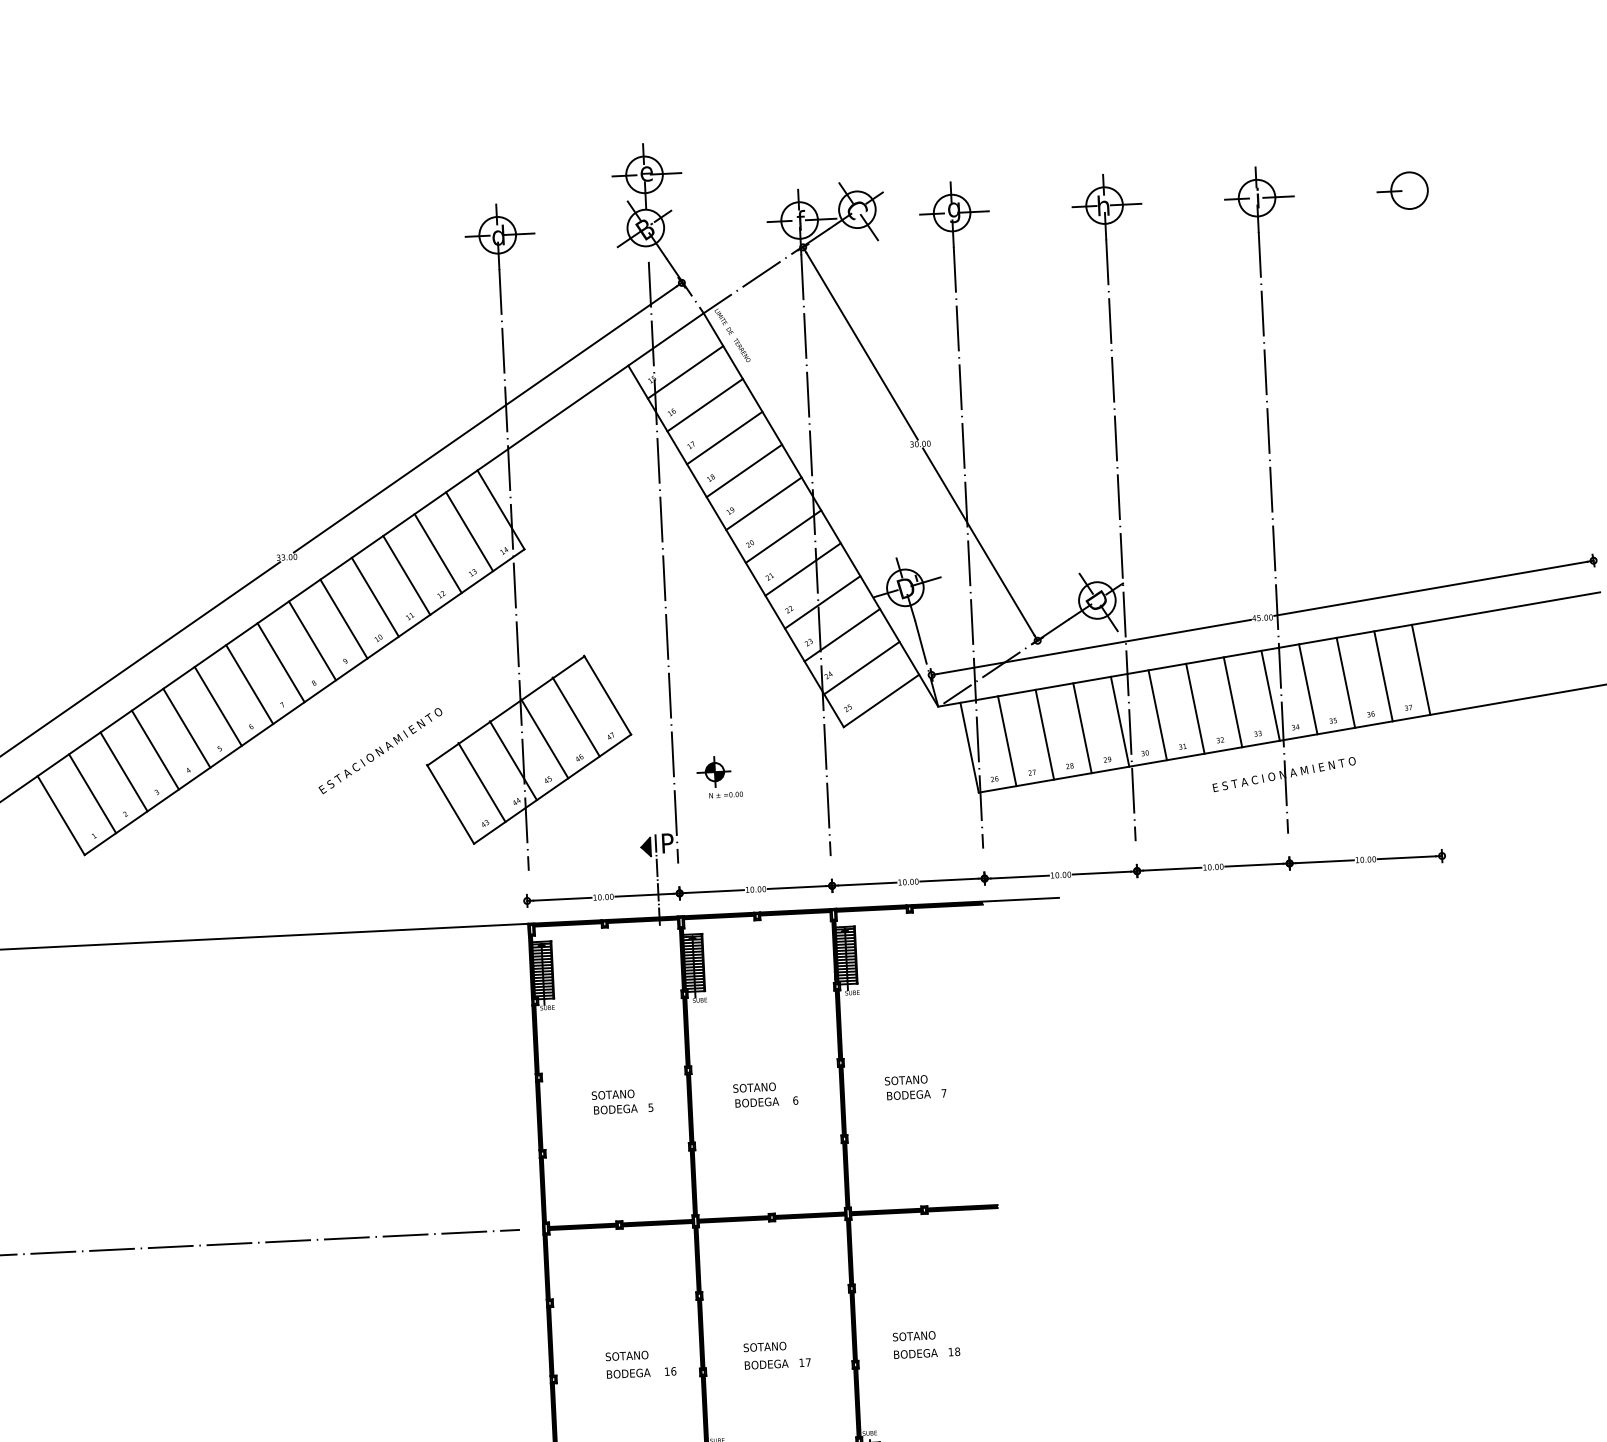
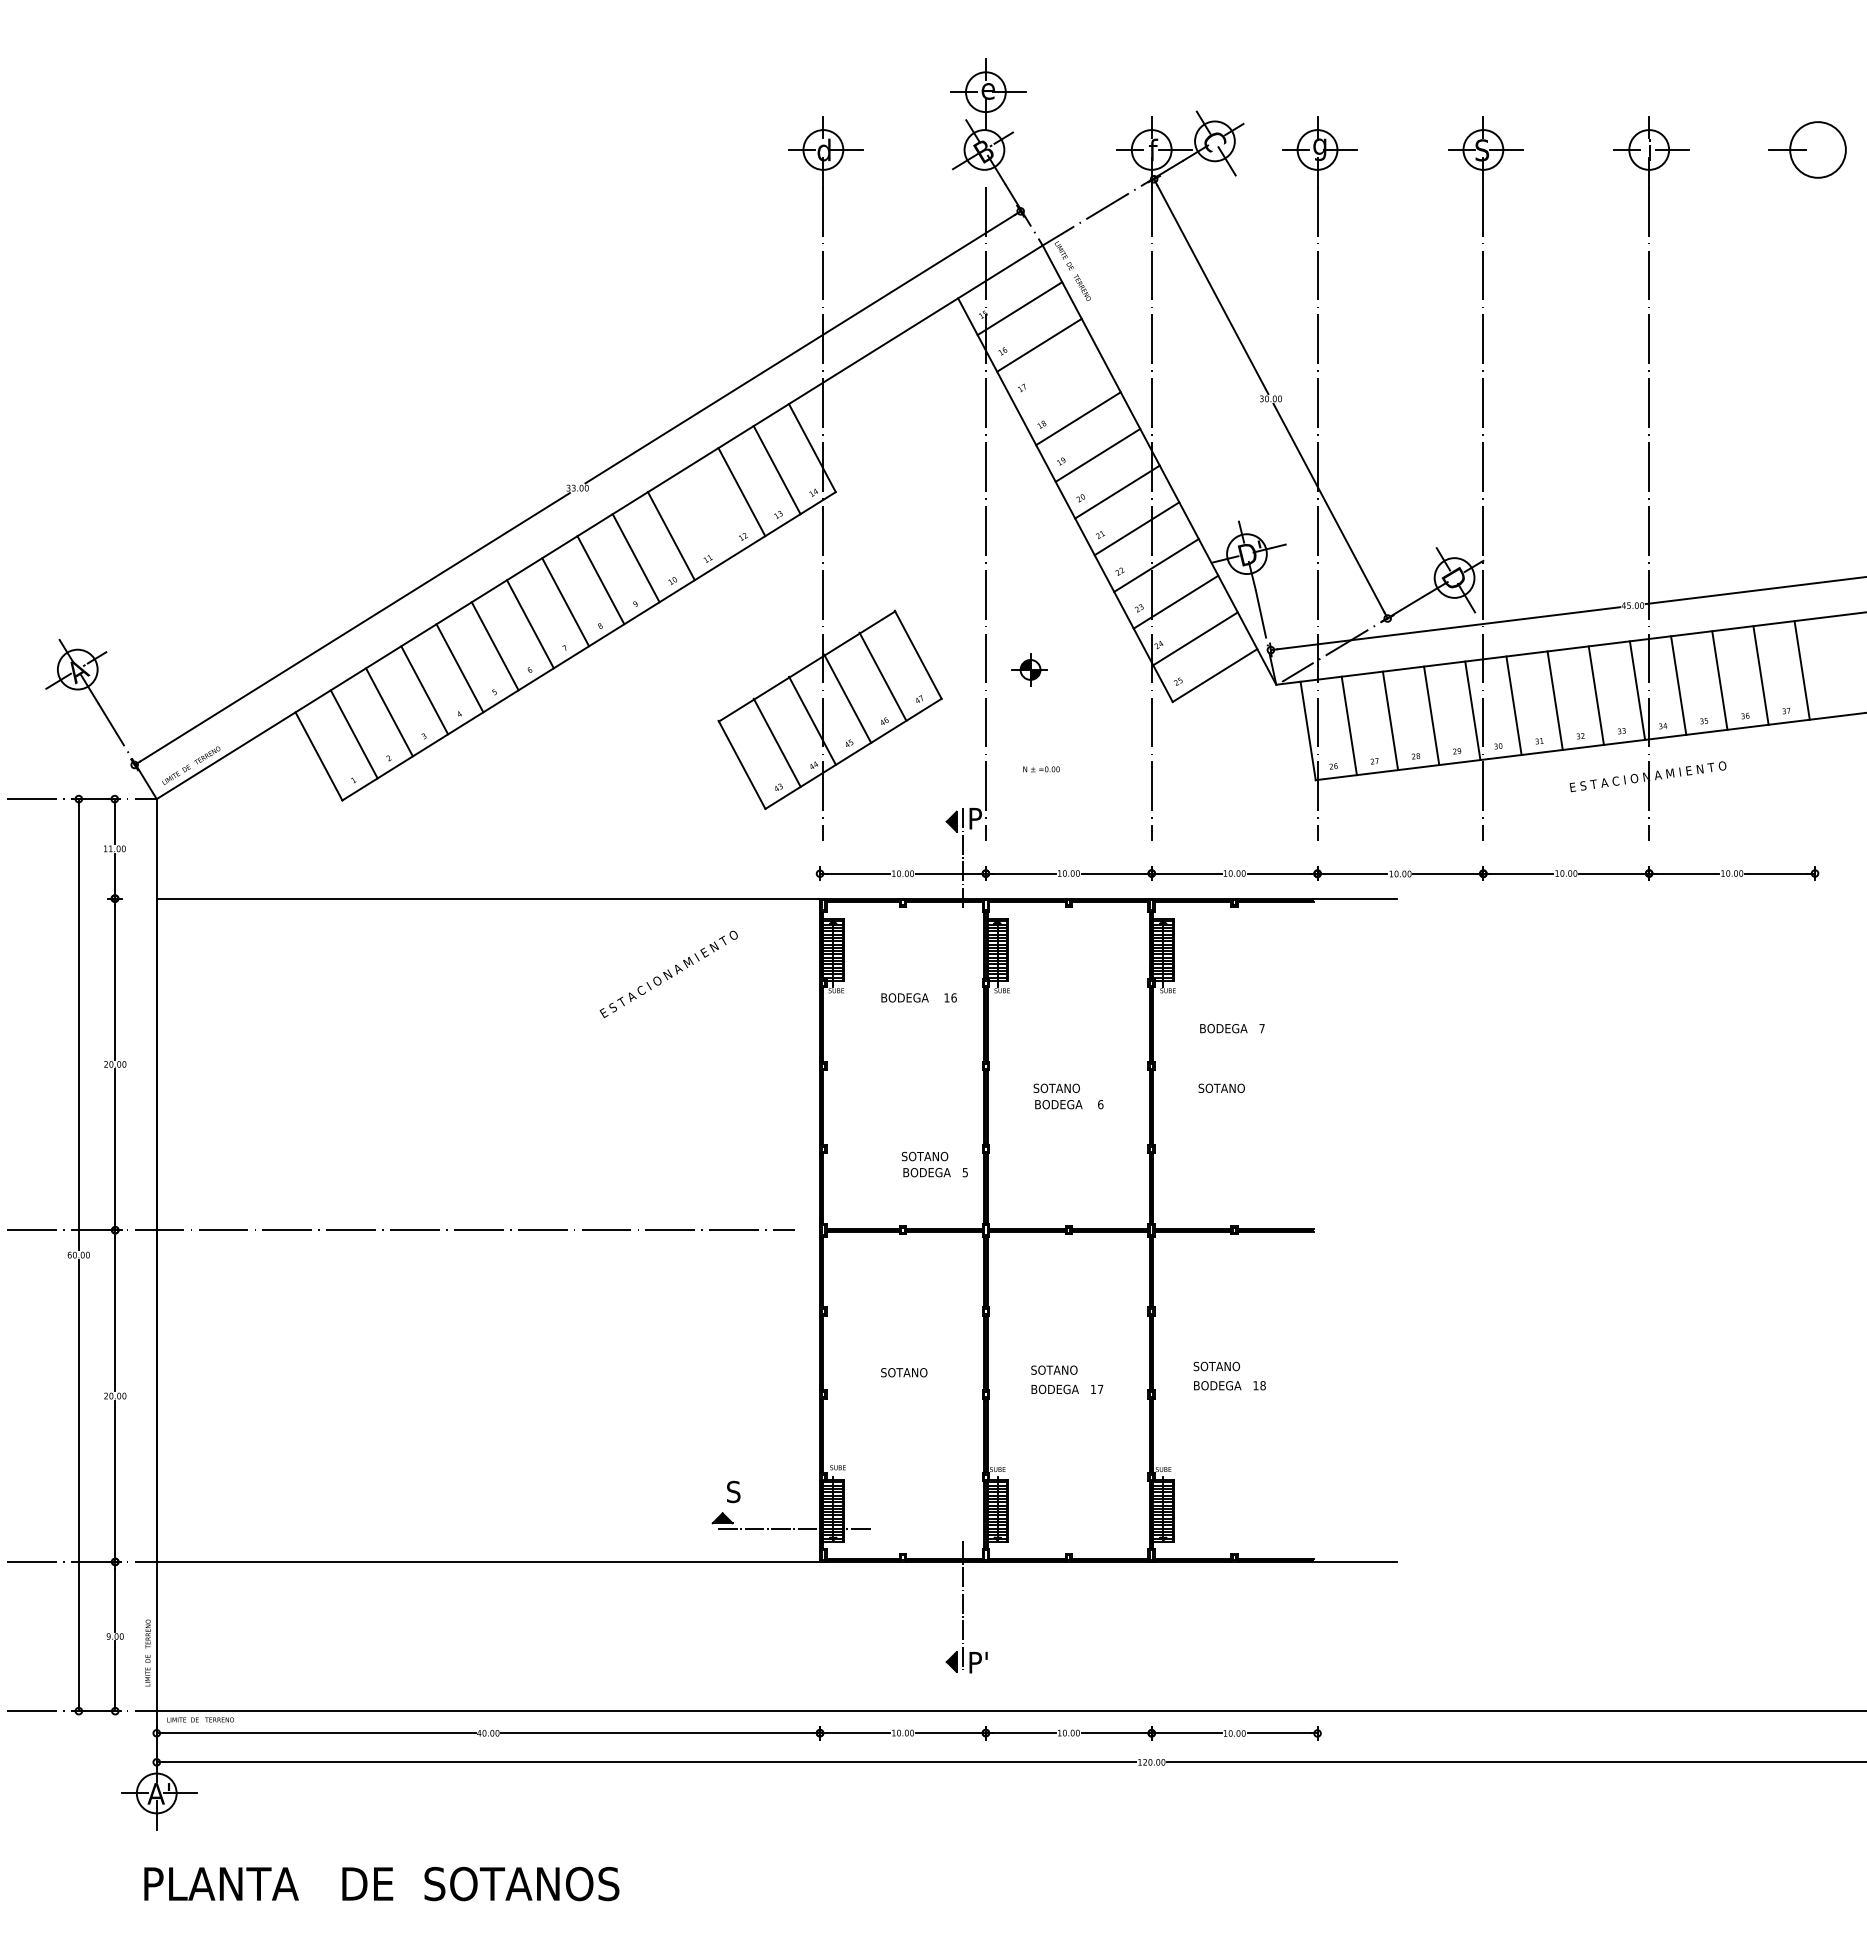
part: (1402, 190) -> (1807, 149), size x1.4
text: (1103, 205) -> (1482, 149), h -> S
line: (724, 437) -> (1058, 381), removed
line: (406, 575) -> (706, 514), removed
text: (380, 751) -> (668, 974), moved
part: (713, 771) -> (1029, 669), moved
text: (916, 1094) -> (1232, 1028), moved
text: (622, 1101) -> (934, 1164), moved
text: (641, 1372) -> (918, 997), moved

